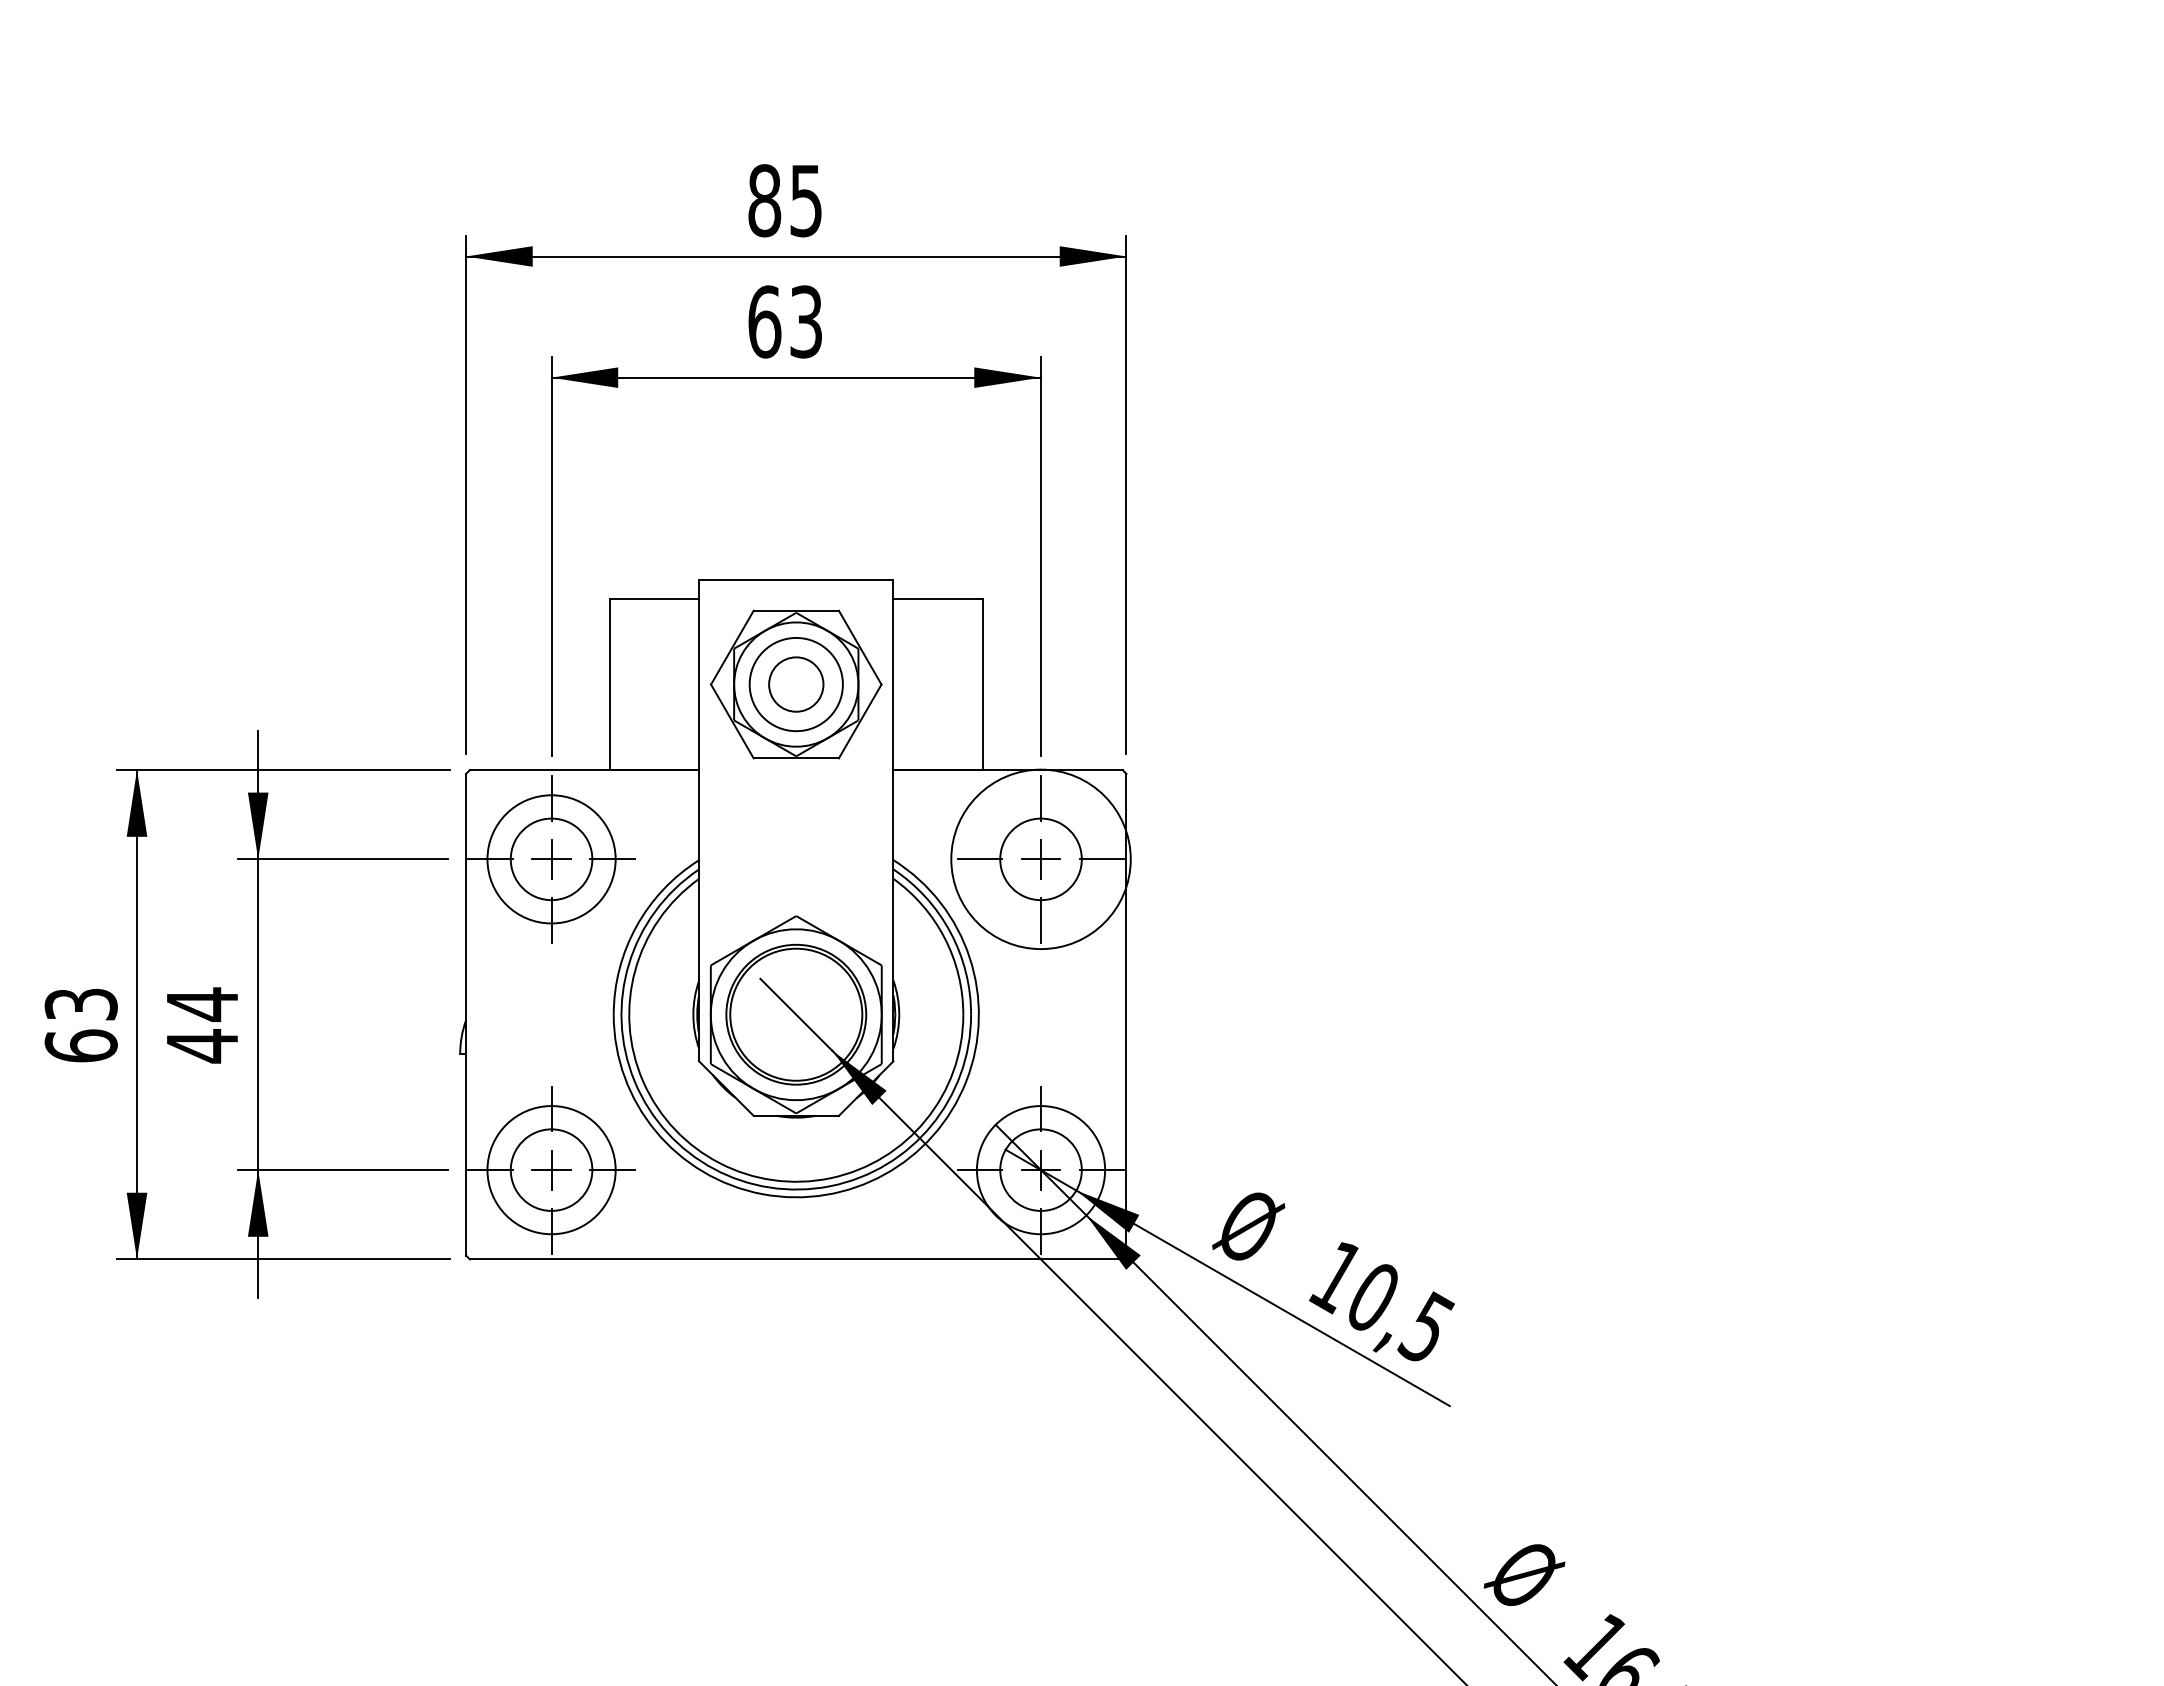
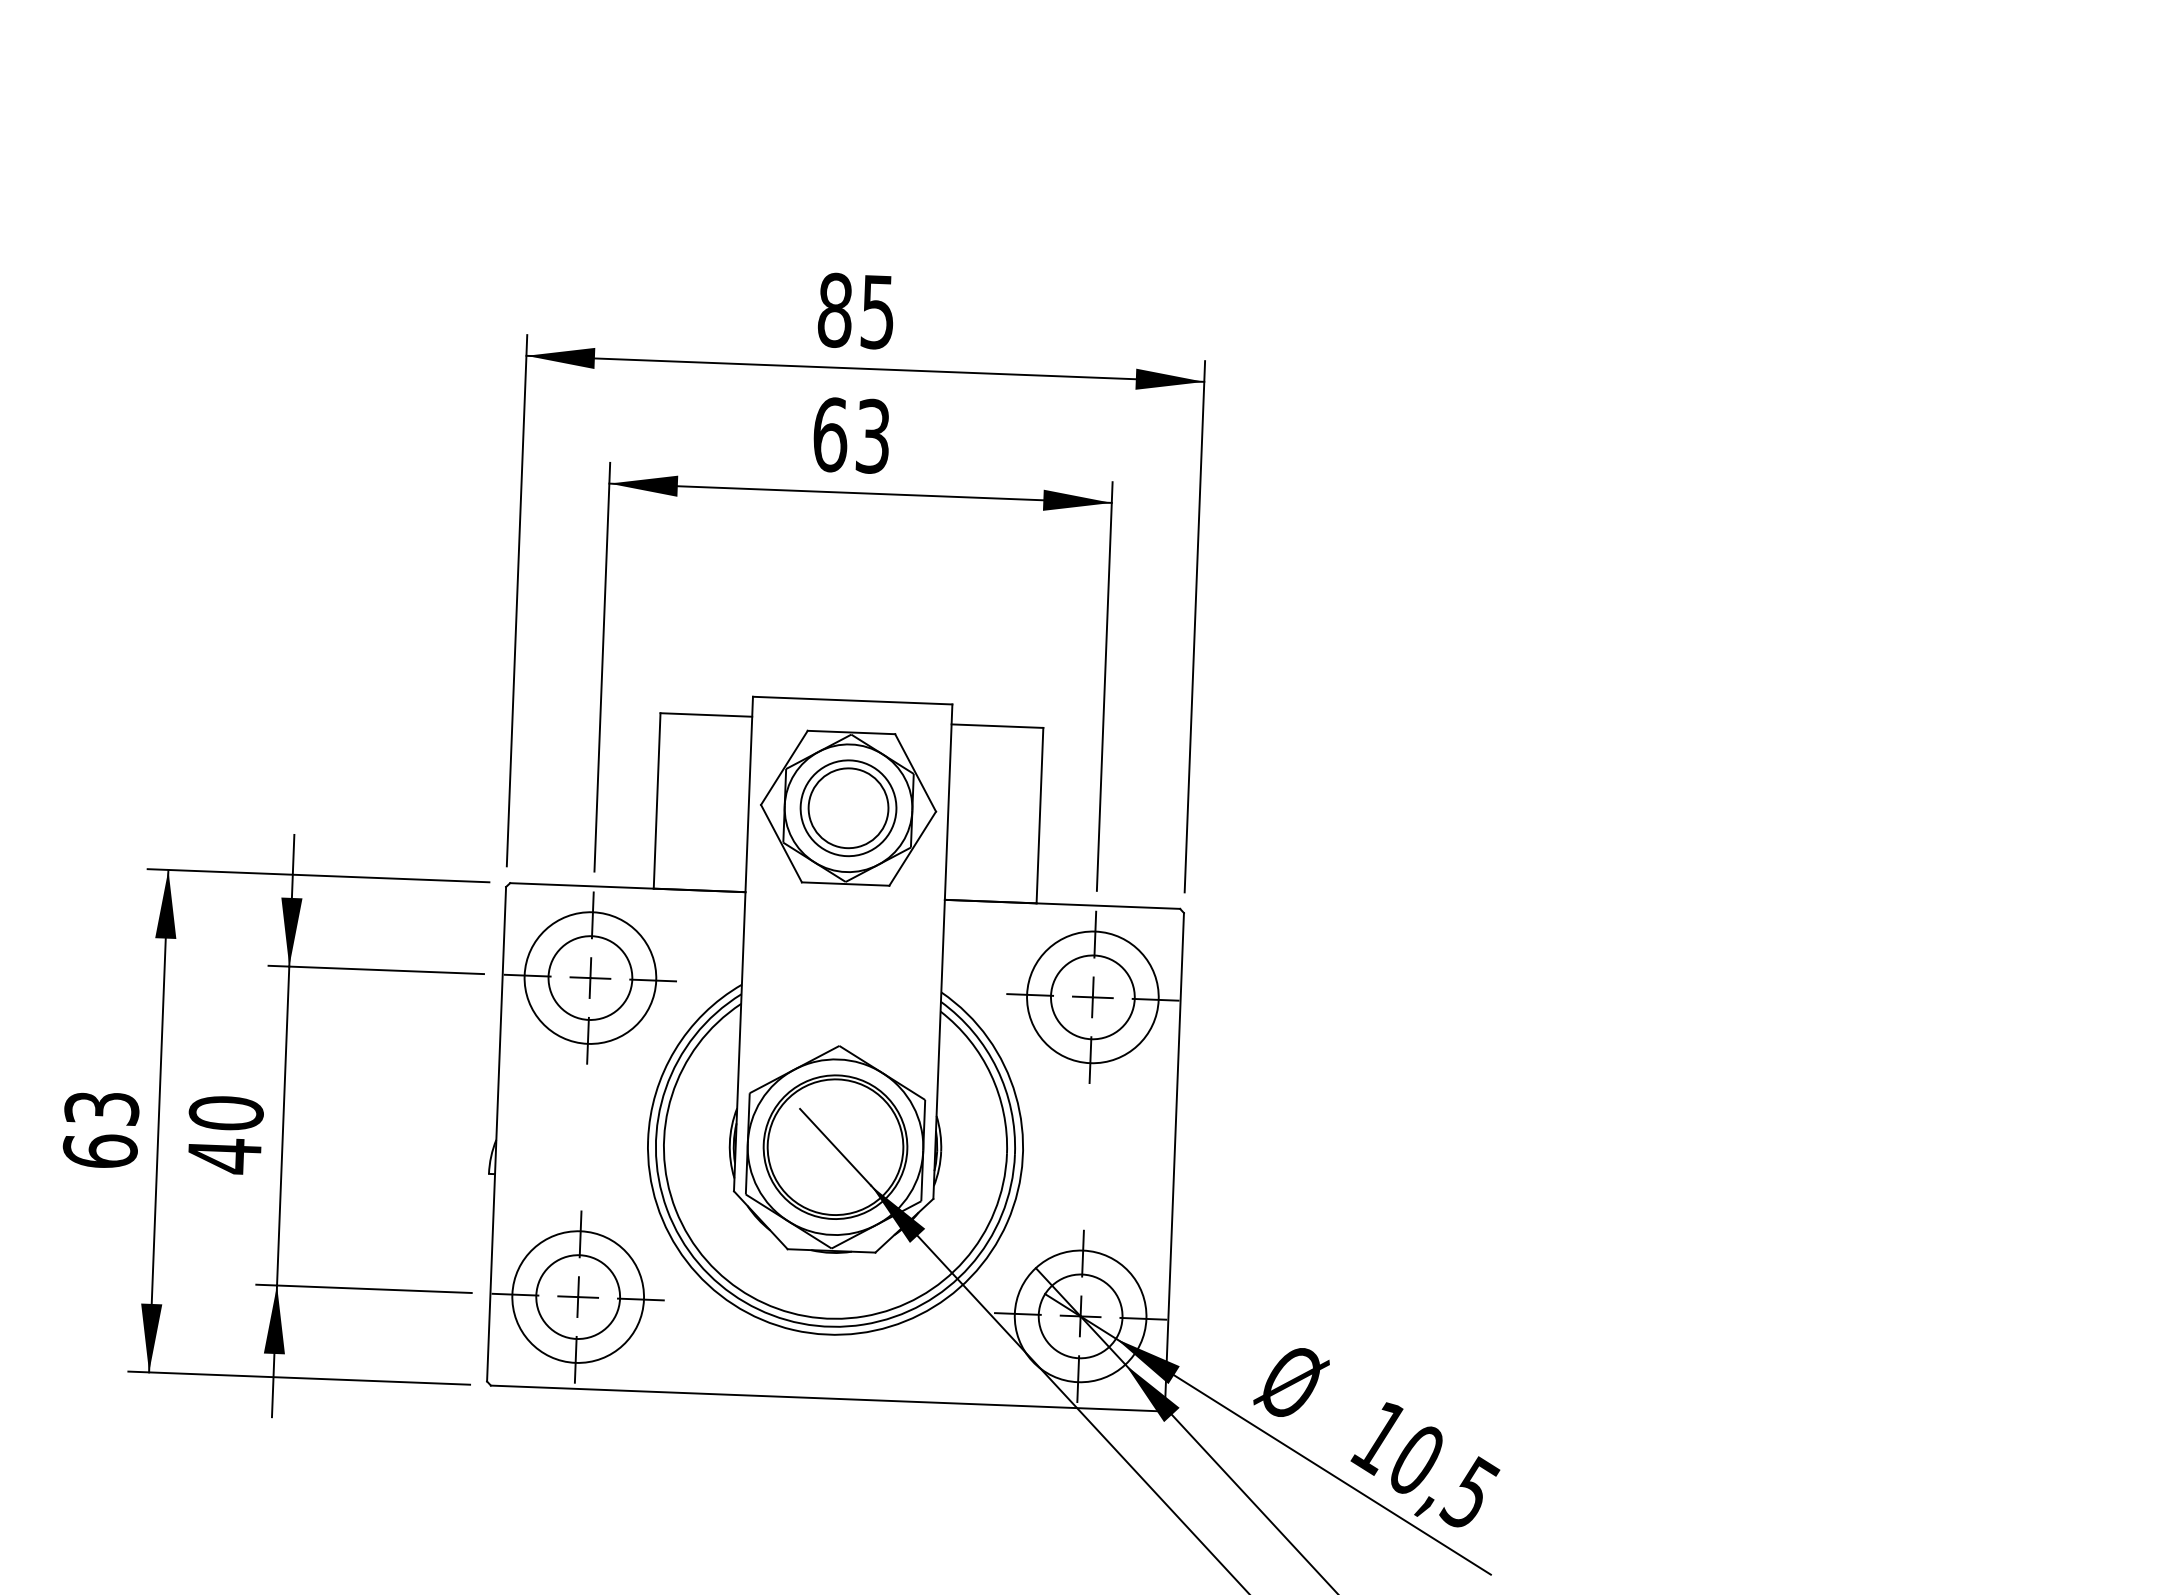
circle: (796, 684) -> (848, 808), size x1.43
circle: (1040, 859) -> (1092, 997), size x0.71
text: (202, 1004) -> (226, 1113), 44 -> 40

